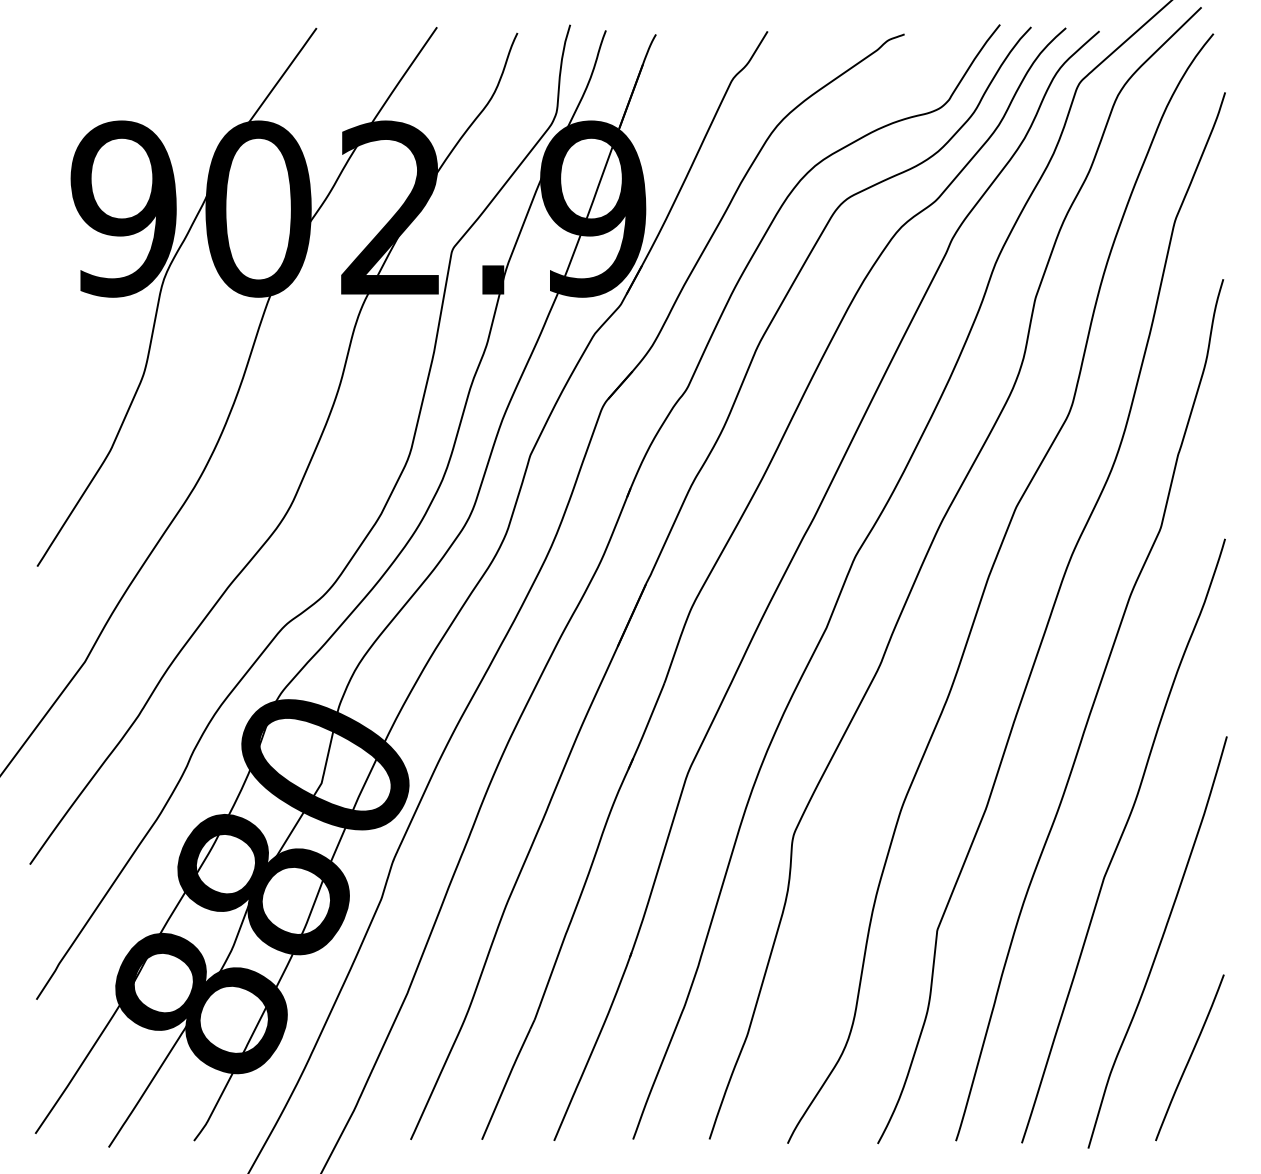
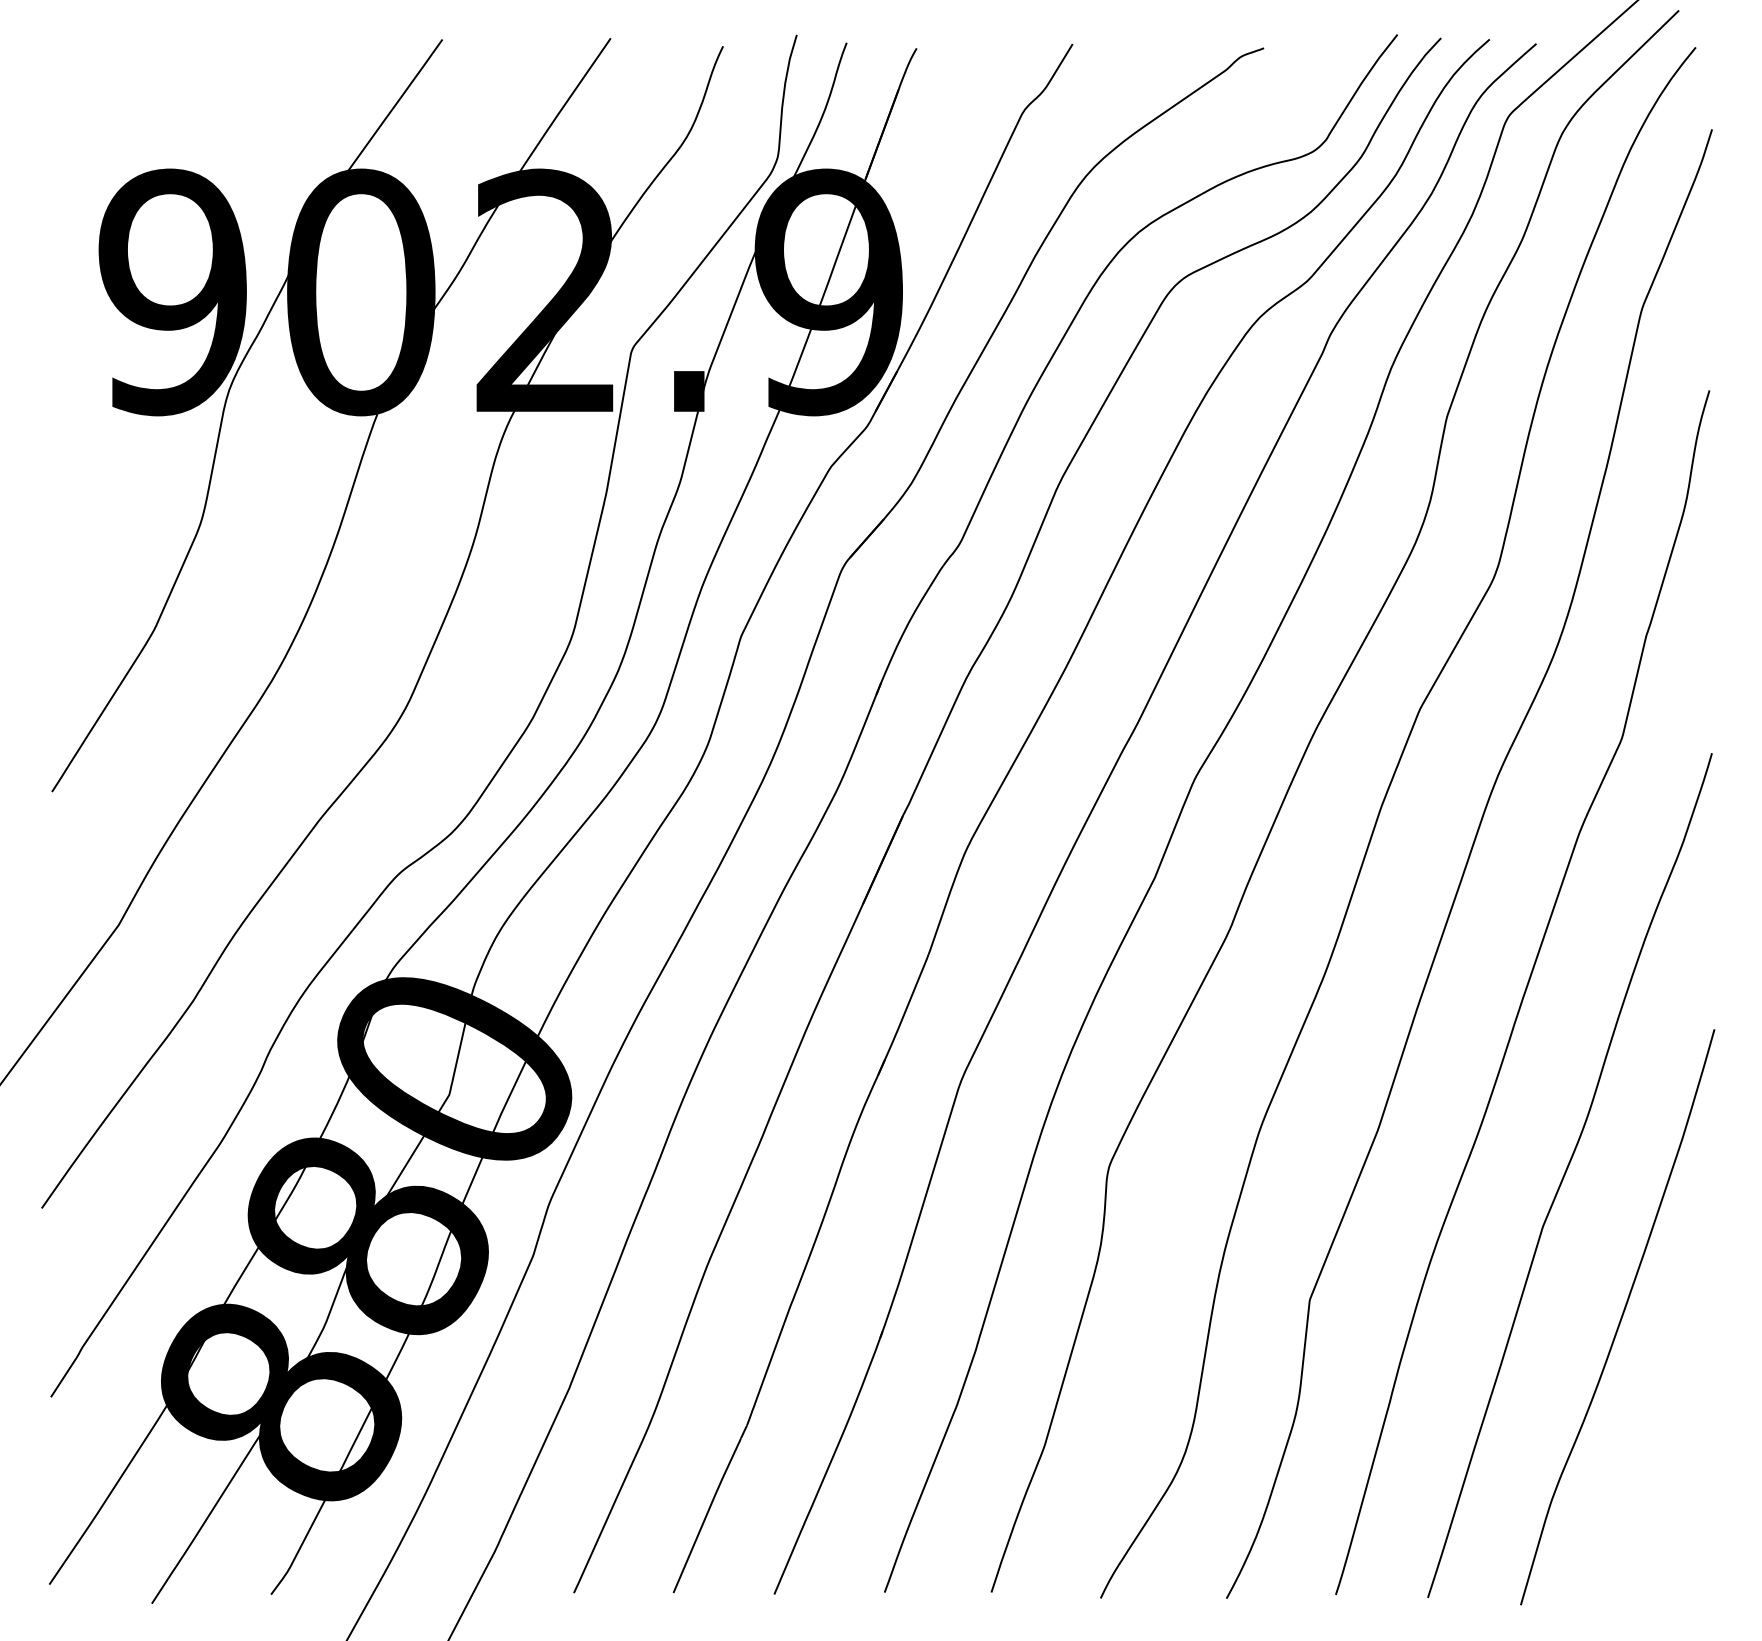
curve: (1189, 1057) -> (1662, 1478), removed

